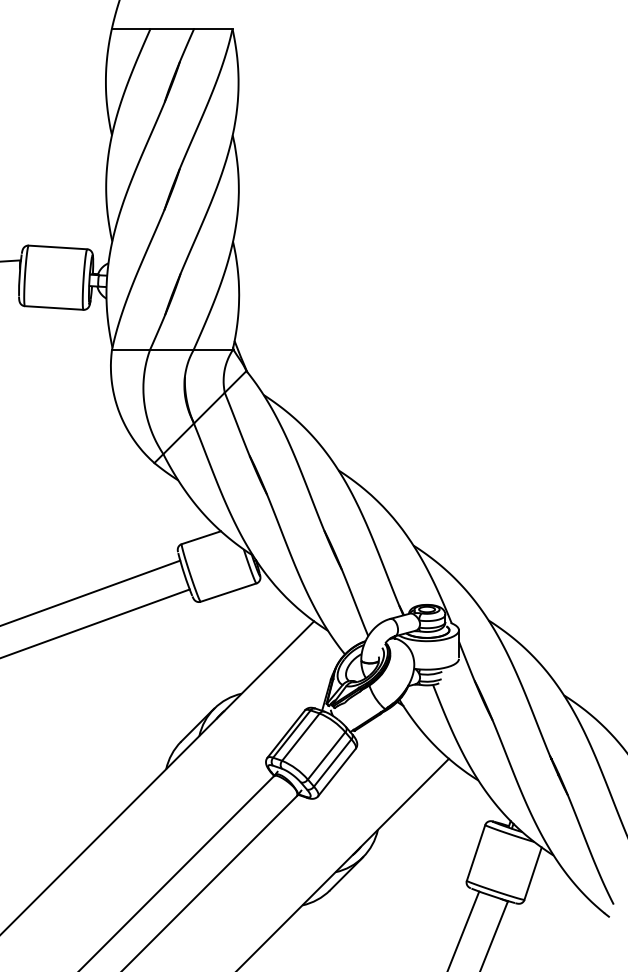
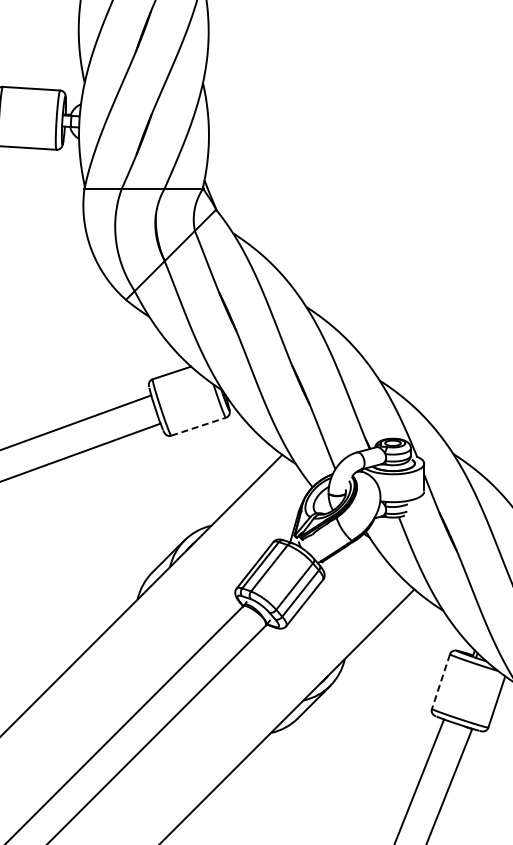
line: (229, 592) -> (199, 426), solid -> dashed
line: (475, 853) -> (440, 682), solid -> dashed

